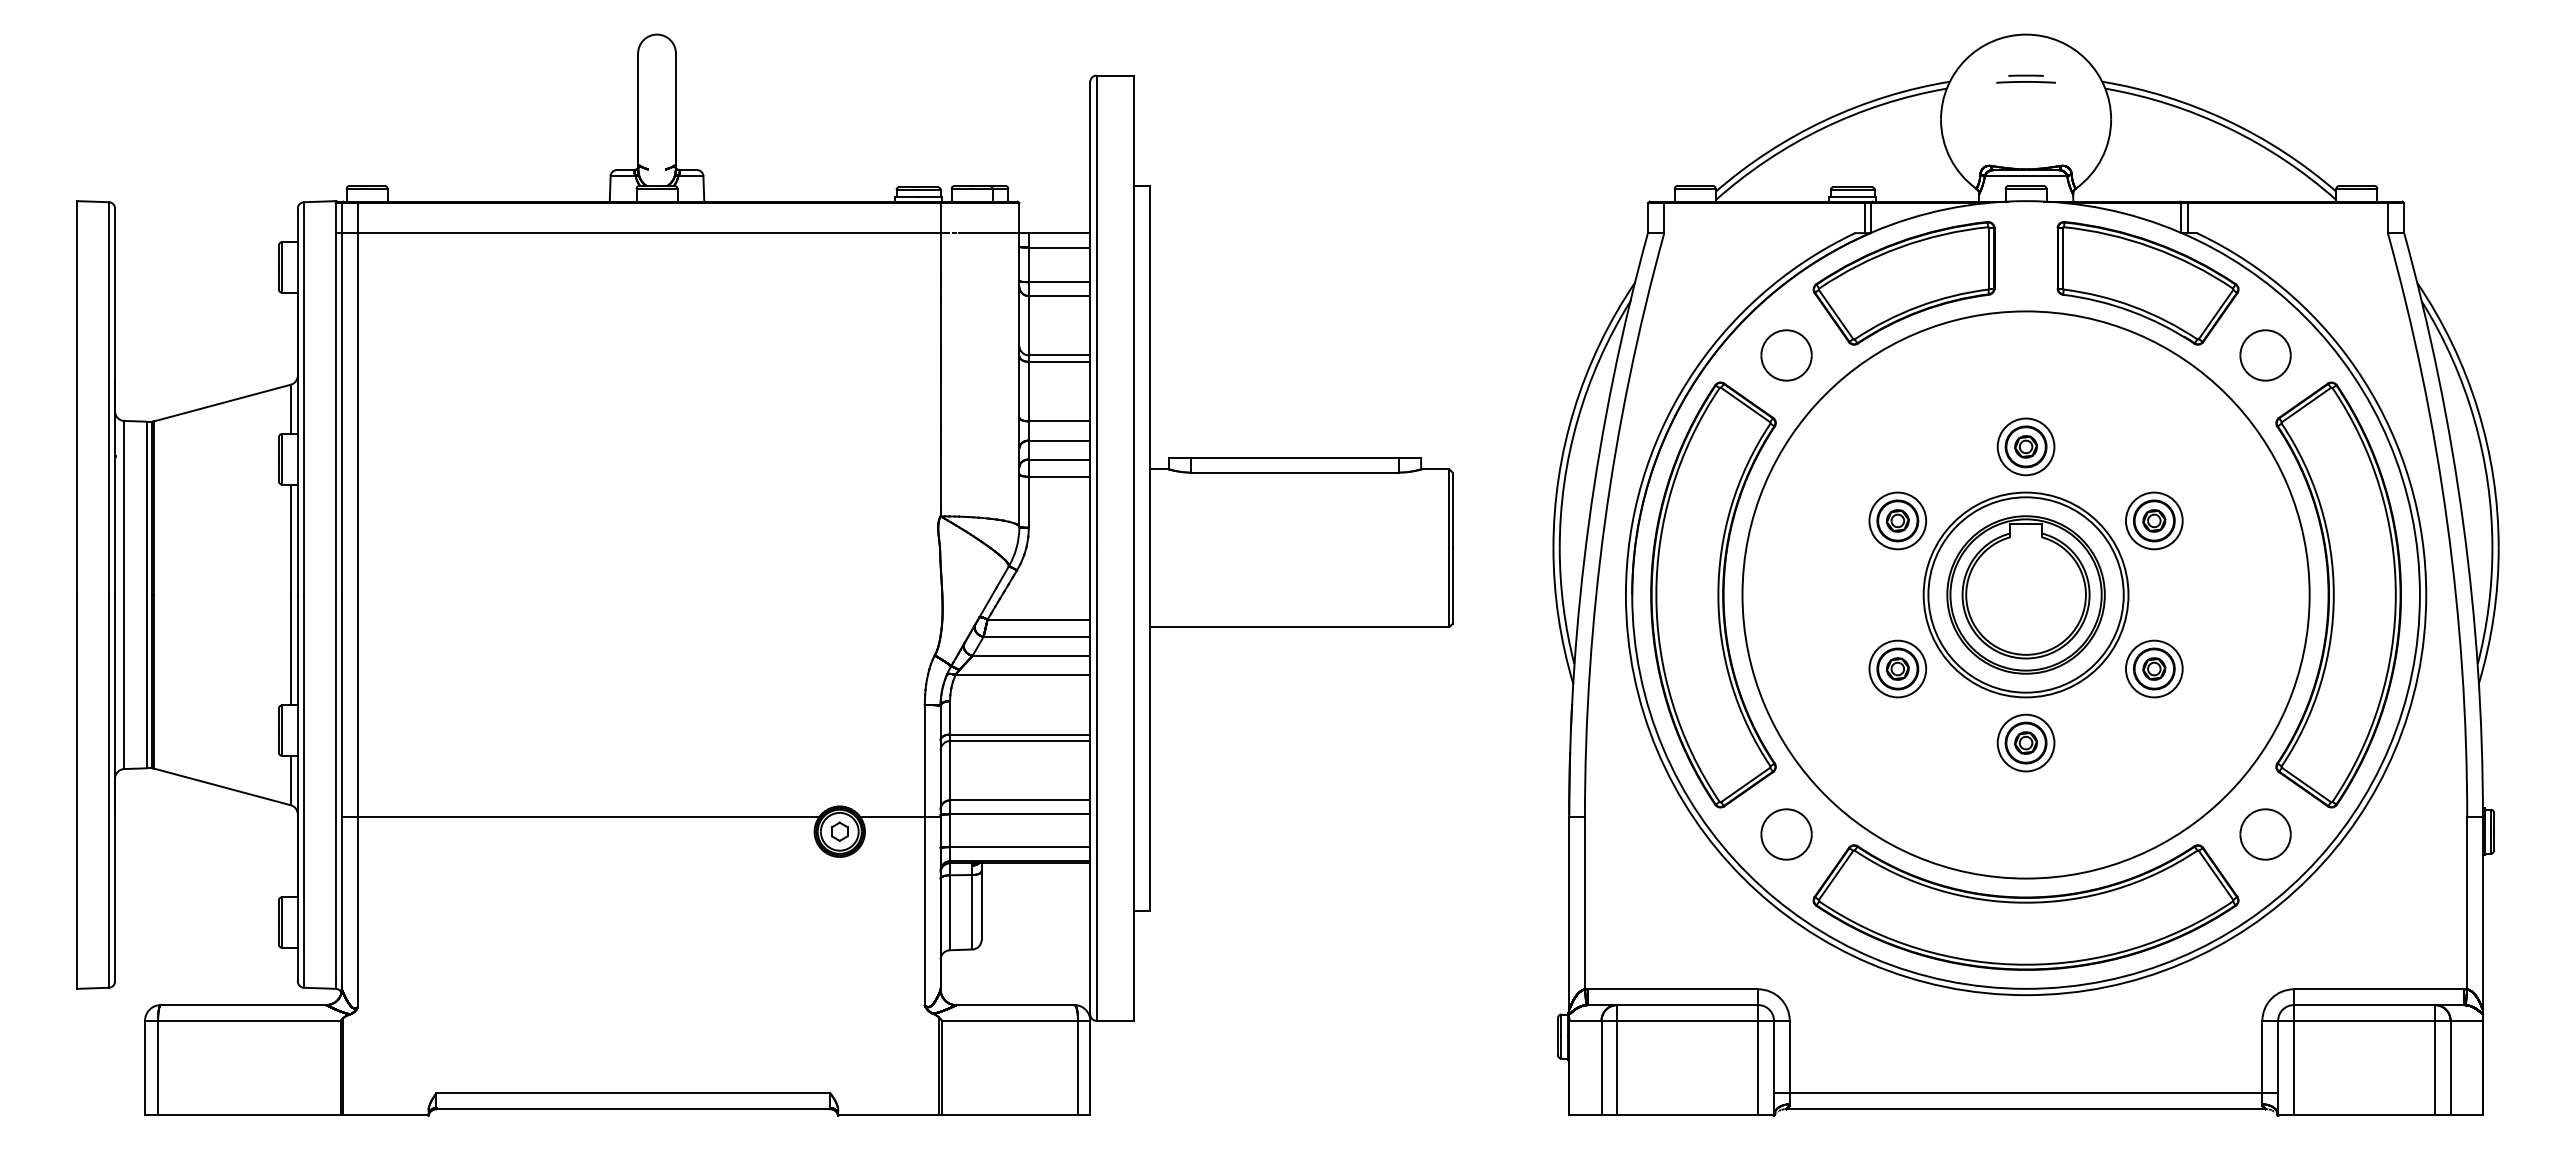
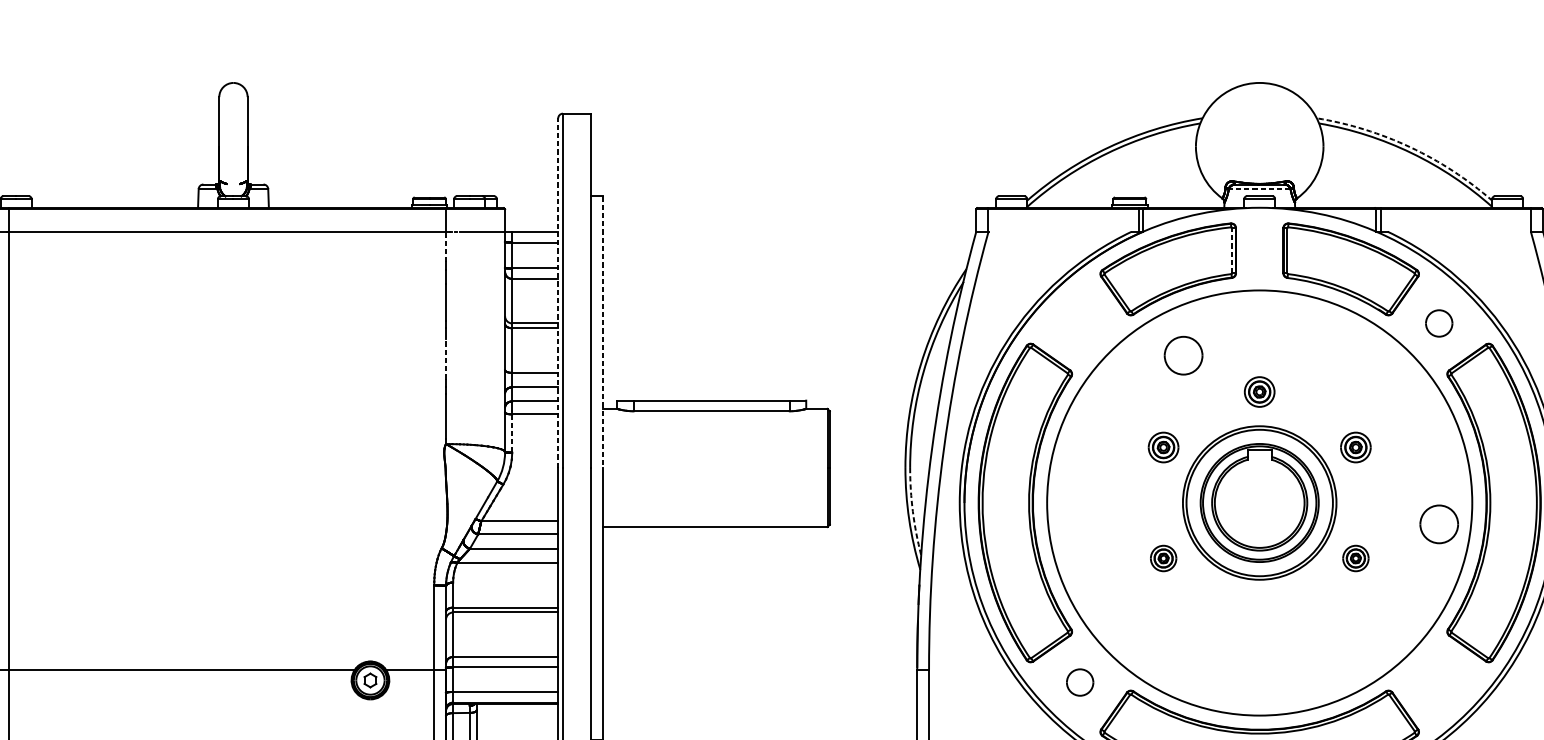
part: (2025, 78) -> (1259, 115), removed
arc: (2227, 120) -> (1410, 147), solid -> dashed
line: (2025, 176) -> (1259, 189), solid -> dashed
line: (940, 253) -> (445, 247), solid -> dashed
line: (1989, 257) -> (1232, 250), solid -> dashed
line: (1090, 314) -> (558, 292), solid -> dashed
part: (1786, 355) -> (1183, 355), moved
part: (2265, 355) -> (1439, 323), size x0.7
line: (1150, 367) -> (603, 332), solid -> dashed
line: (940, 402) -> (445, 358), solid -> dashed
part: (2025, 446) -> (1259, 391), size x0.7
line: (1028, 502) -> (511, 433), solid -> dashed
part: (1897, 520) -> (1163, 447), size x0.7
part: (2154, 520) -> (1355, 447), size x0.7
arc: (1563, 606) -> (912, 511), solid -> dashed
part: (1897, 668) -> (1163, 558), size x0.6
part: (2154, 668) -> (1355, 558), size x0.6
part: (2025, 742) -> (1259, 613), removed
part: (1786, 834) -> (1080, 682), size x0.7
part: (2265, 834) -> (1439, 524), moved

